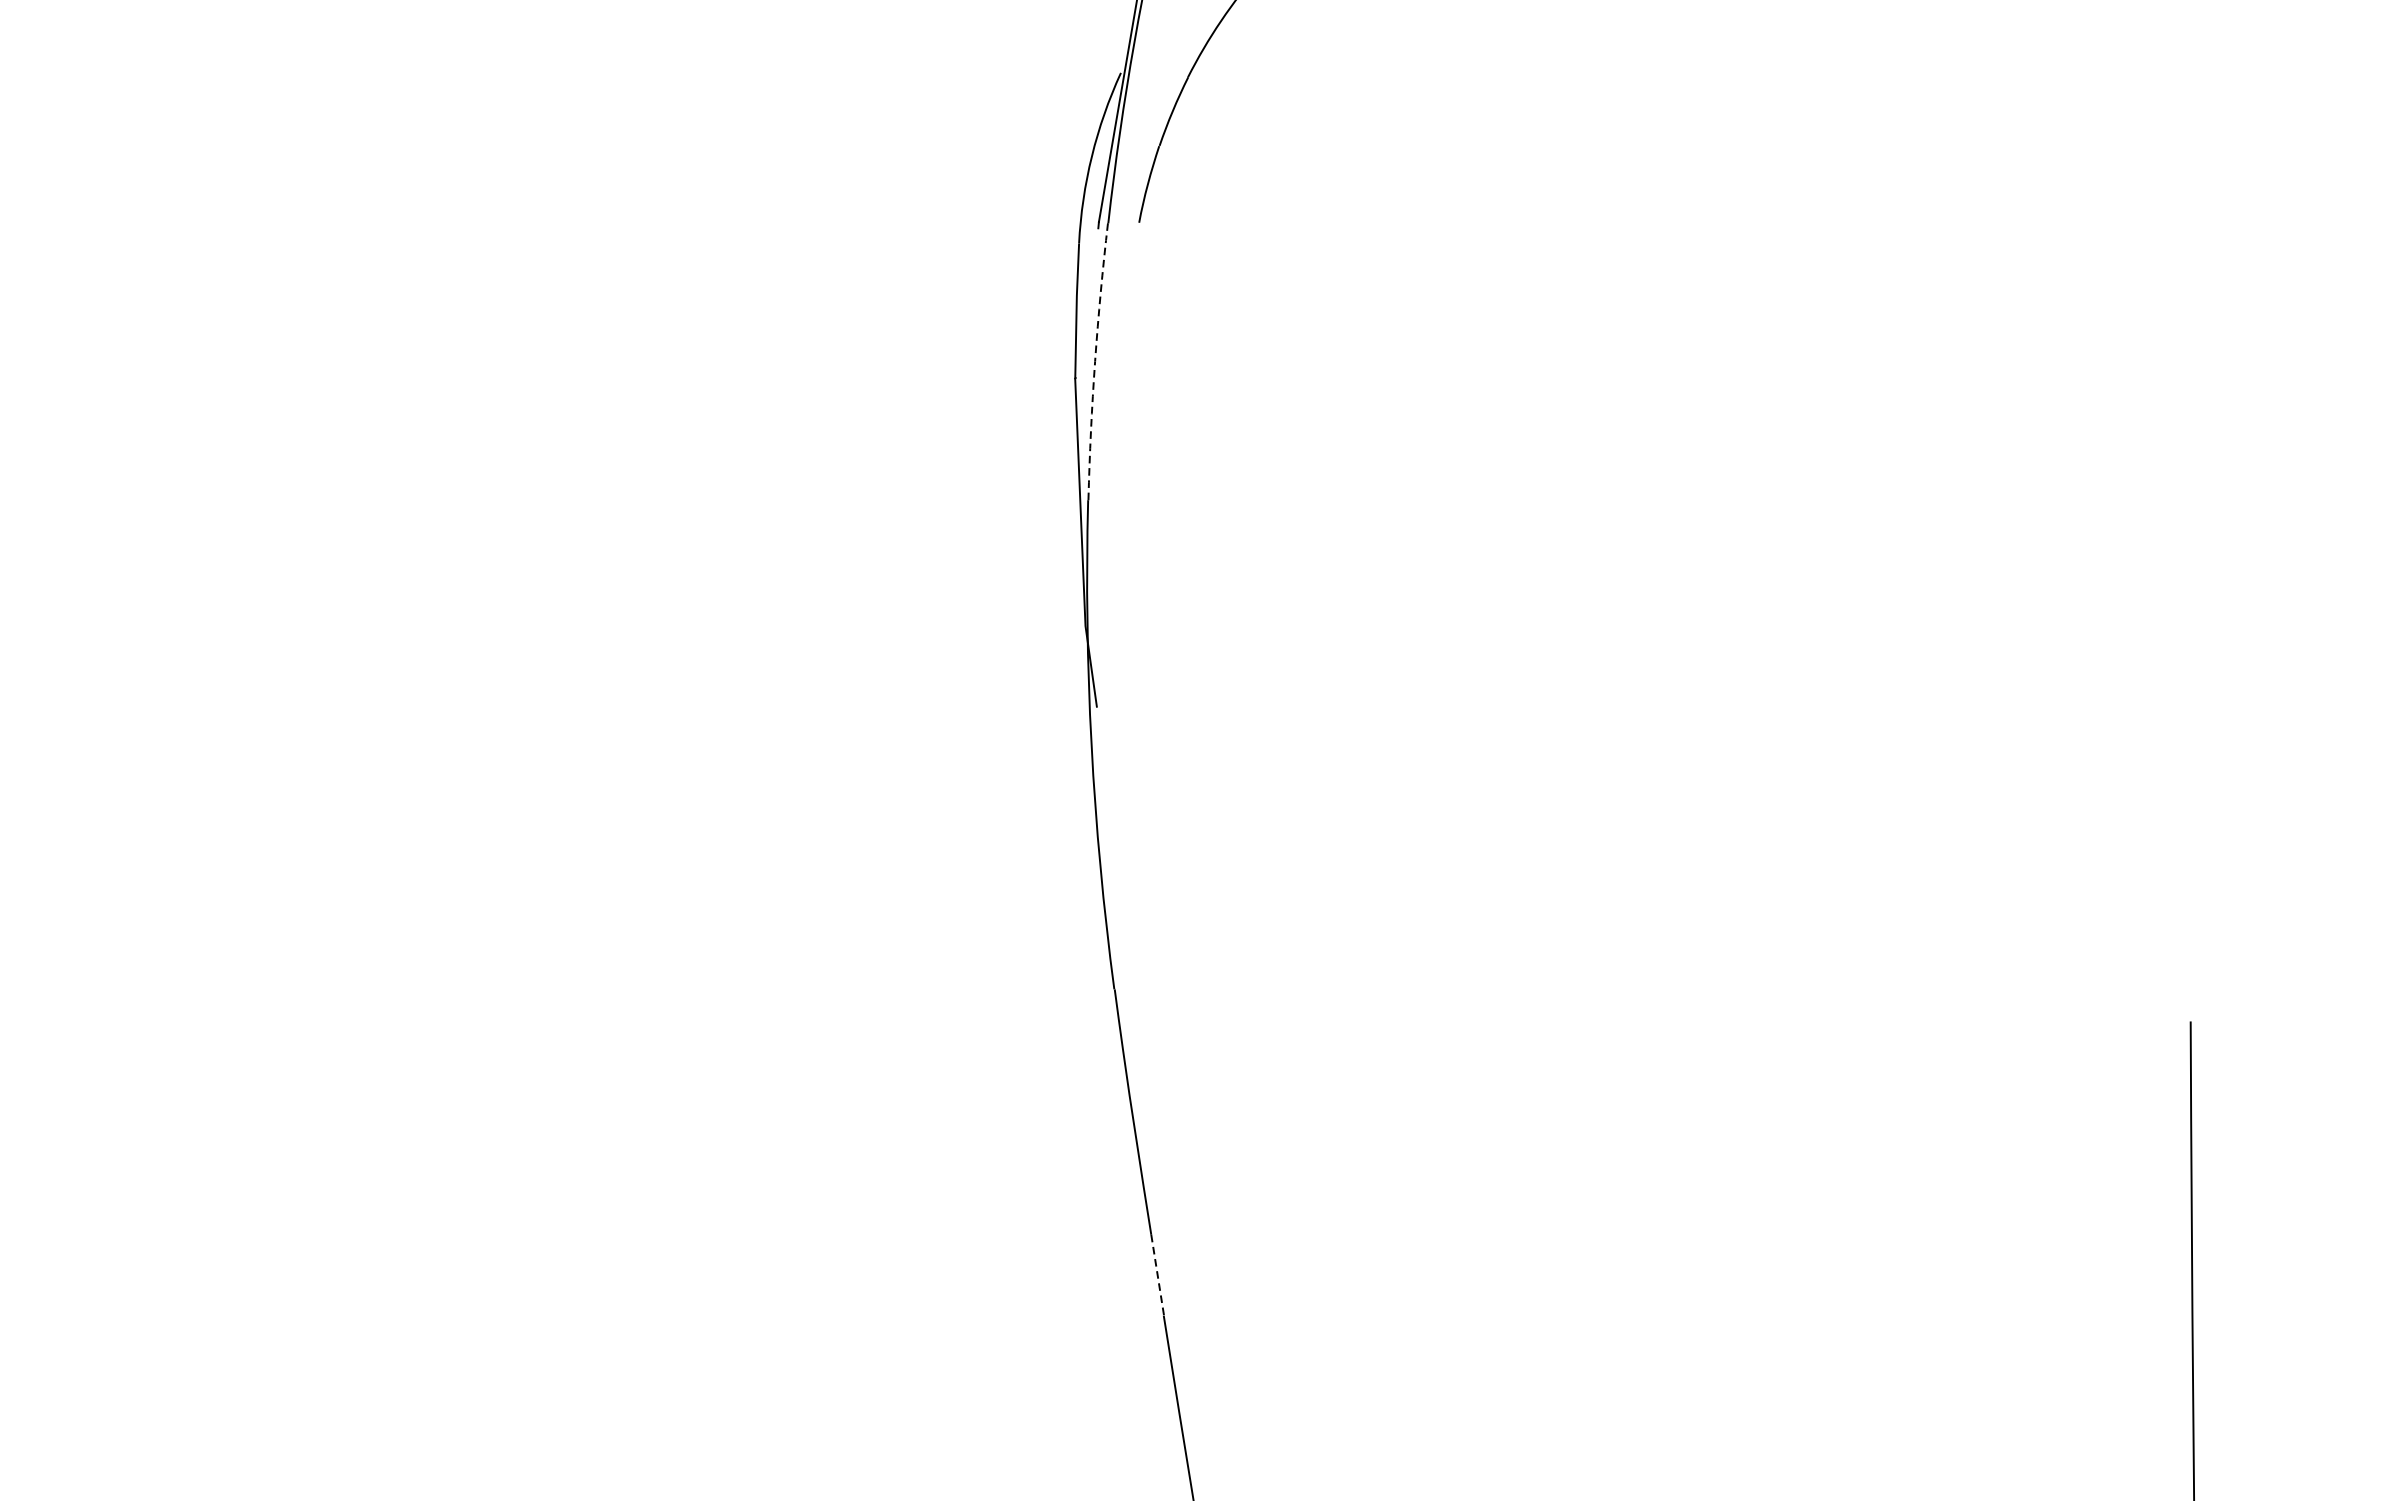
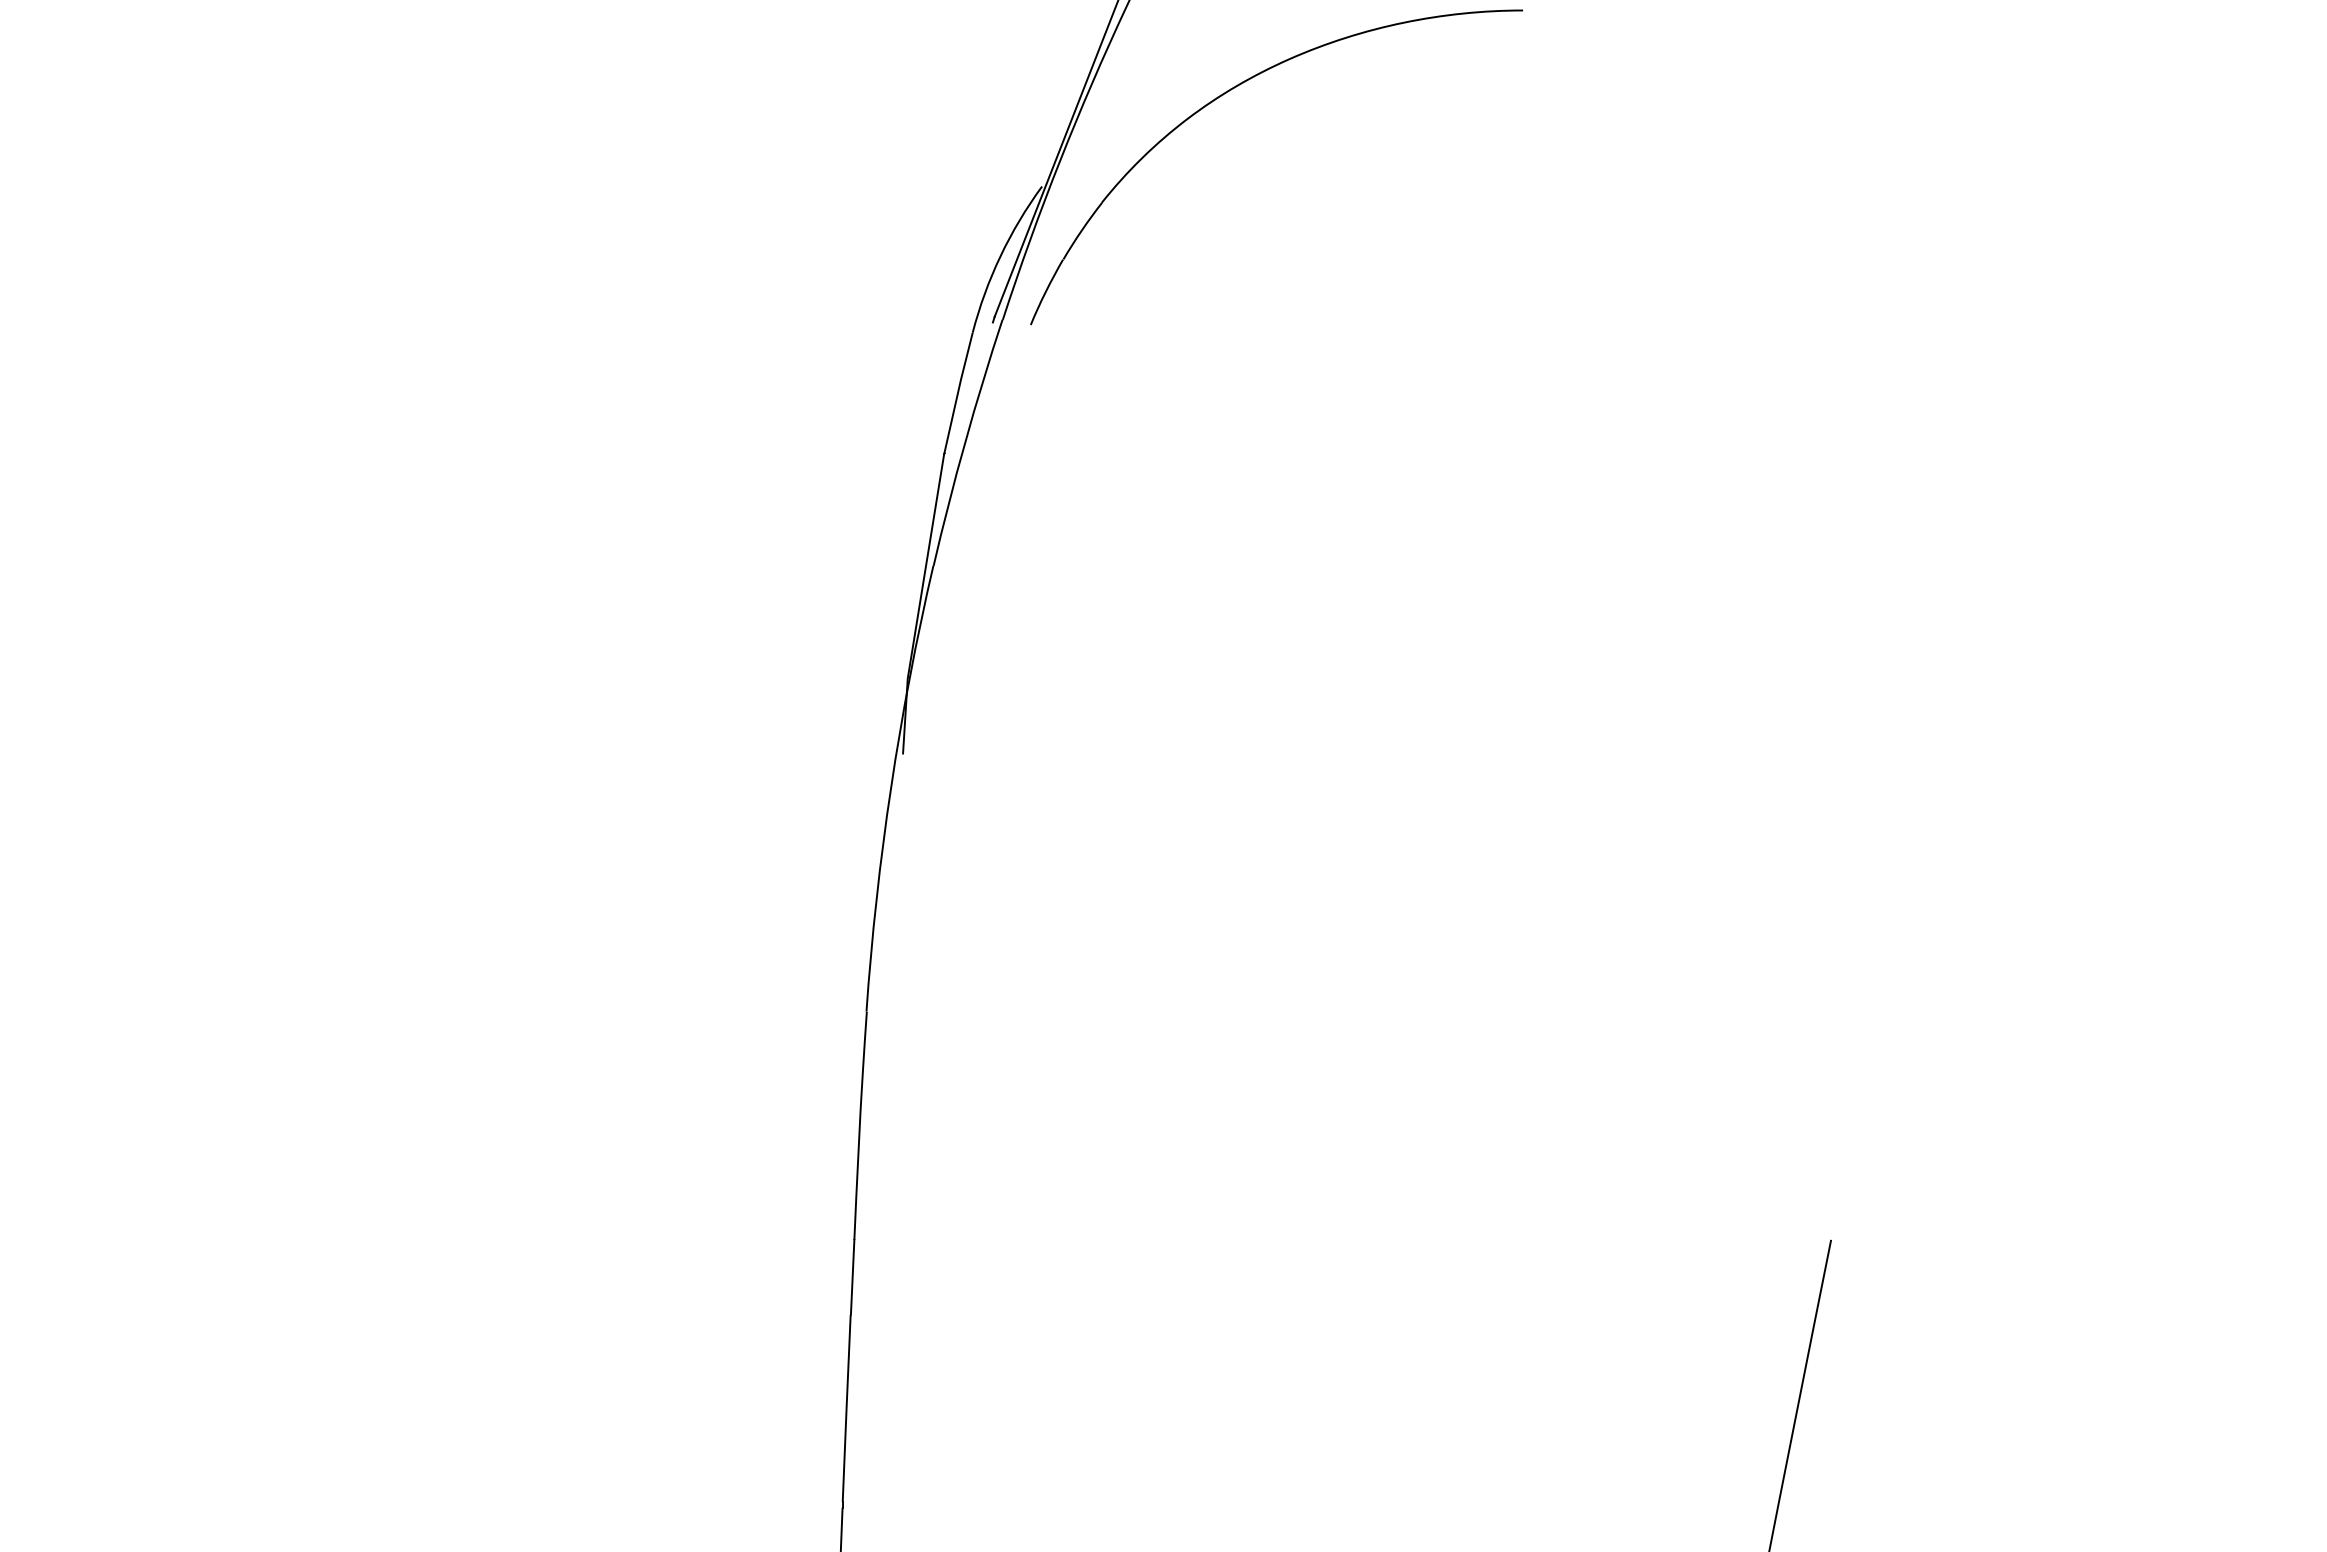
arc: (1095, 362) -> (965, 442), dashed -> solid
line: (1157, 1275) -> (852, 1277), dashed -> solid

